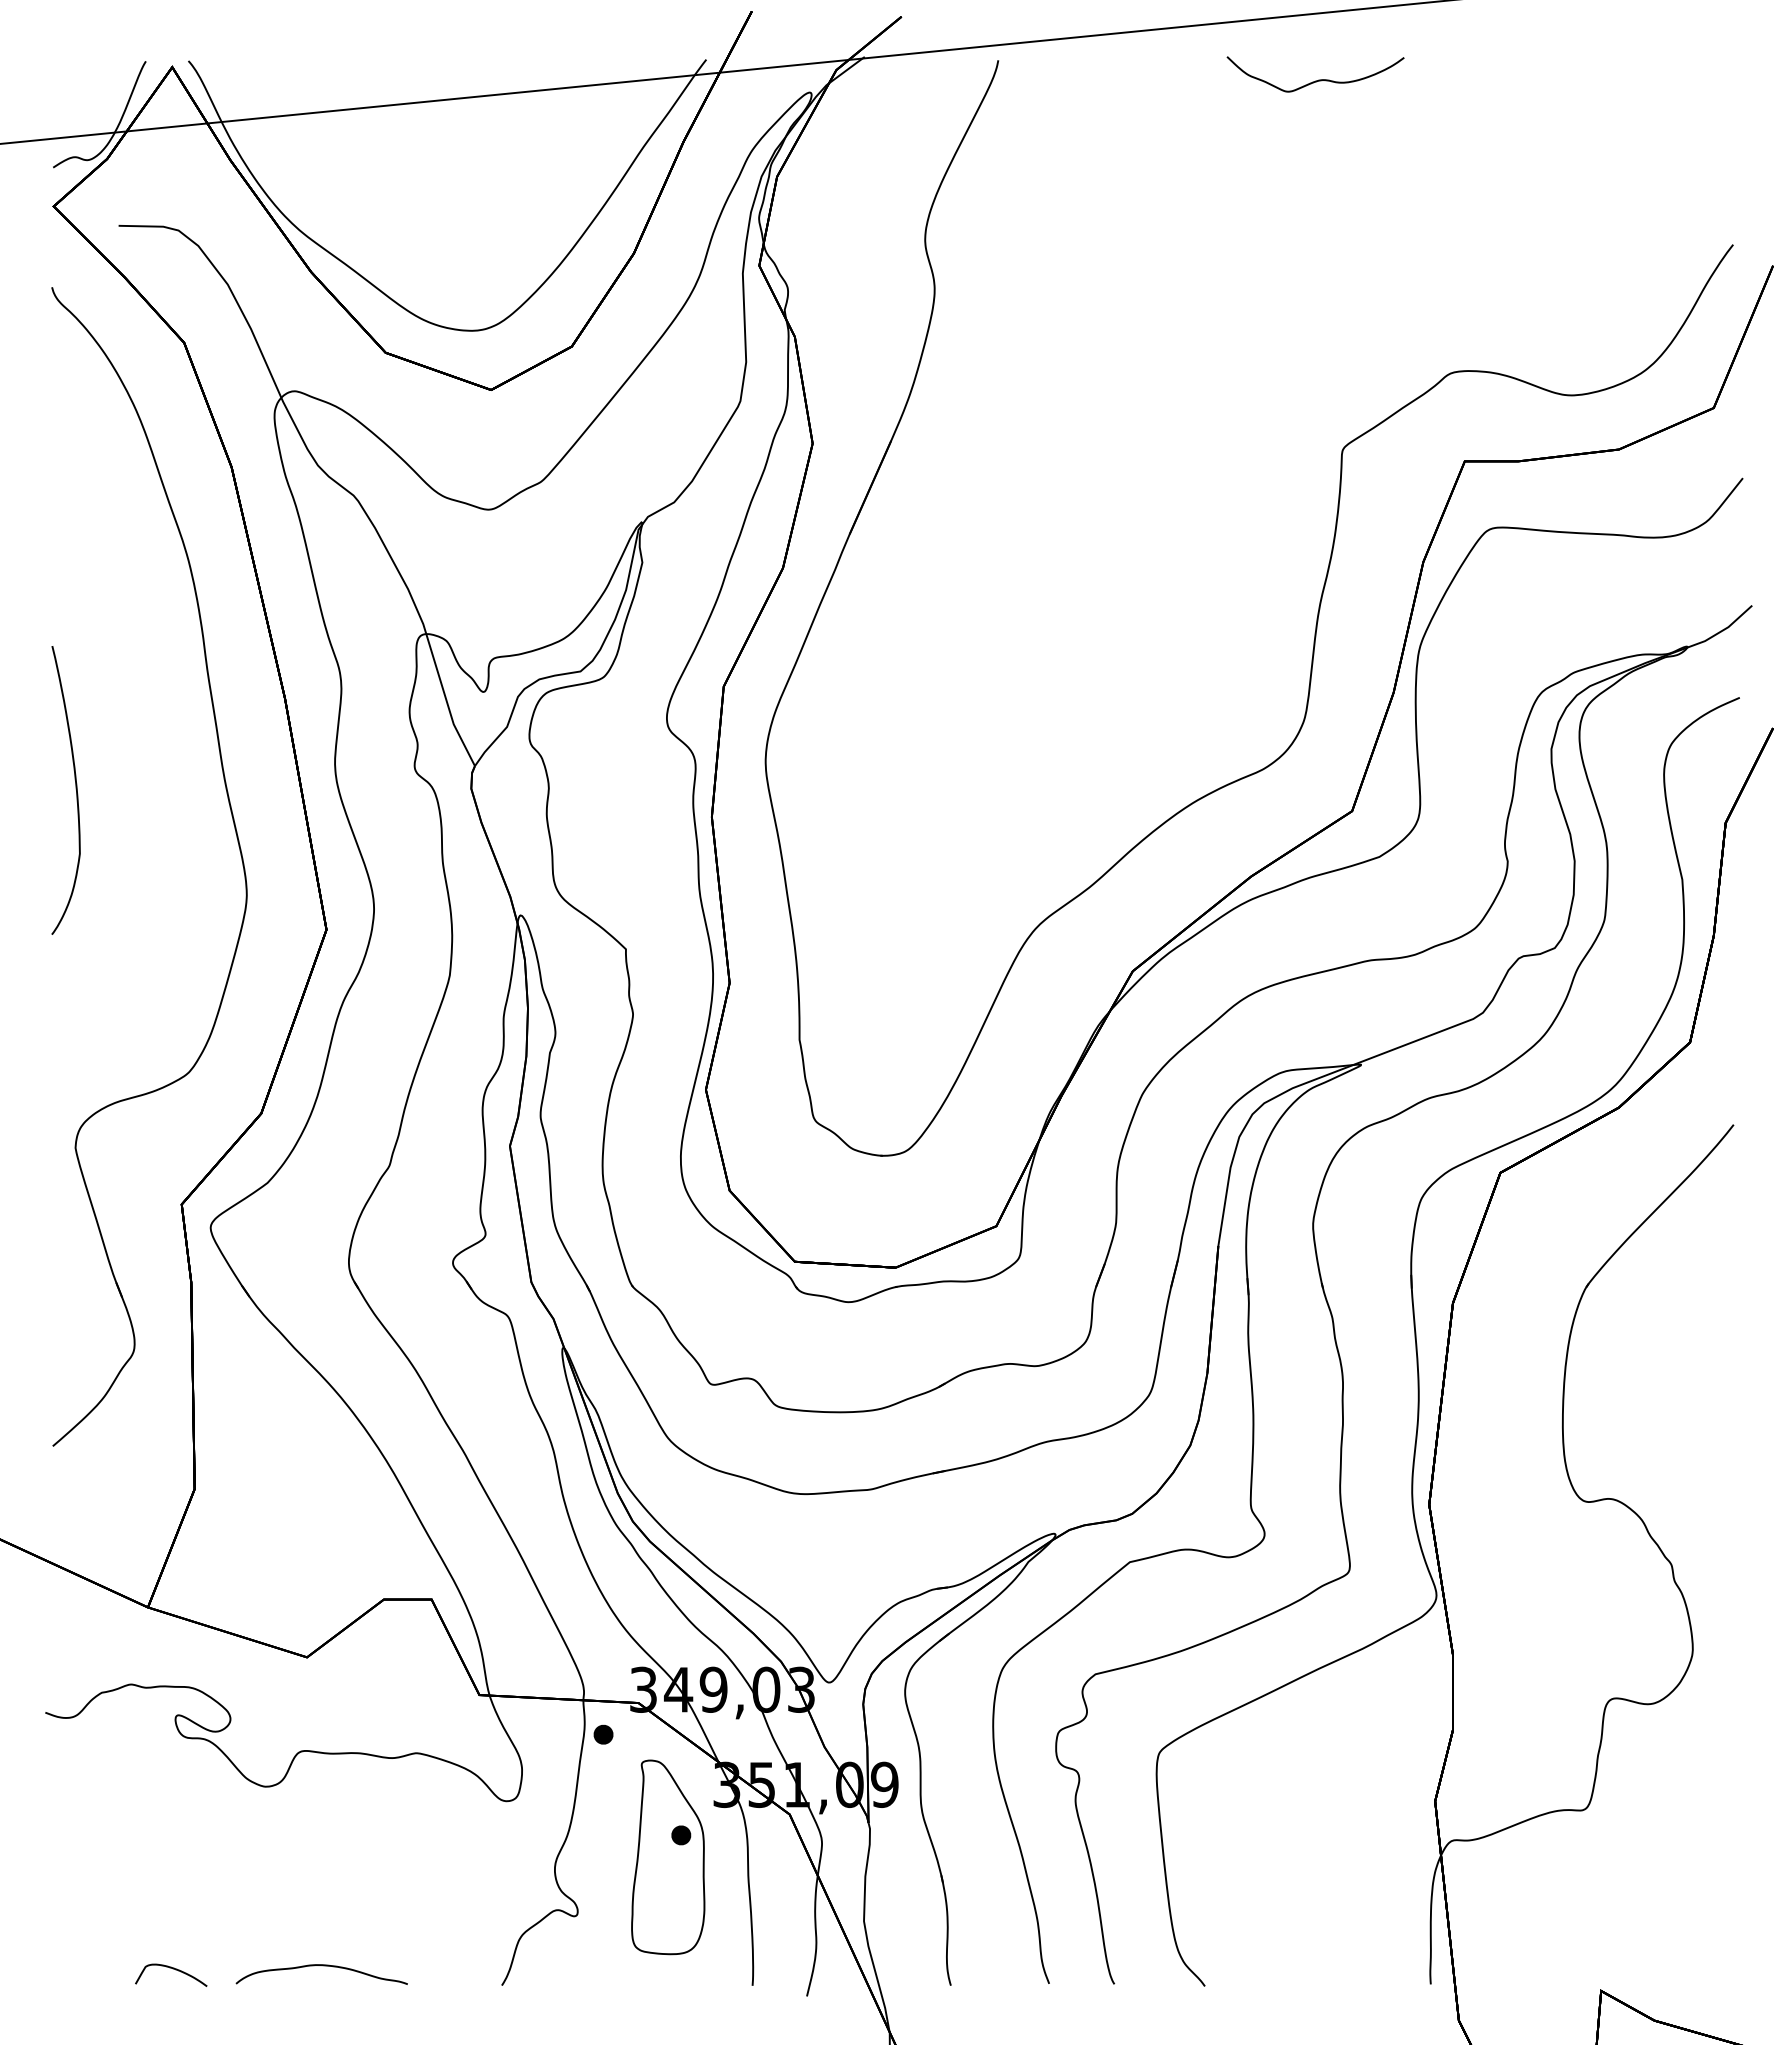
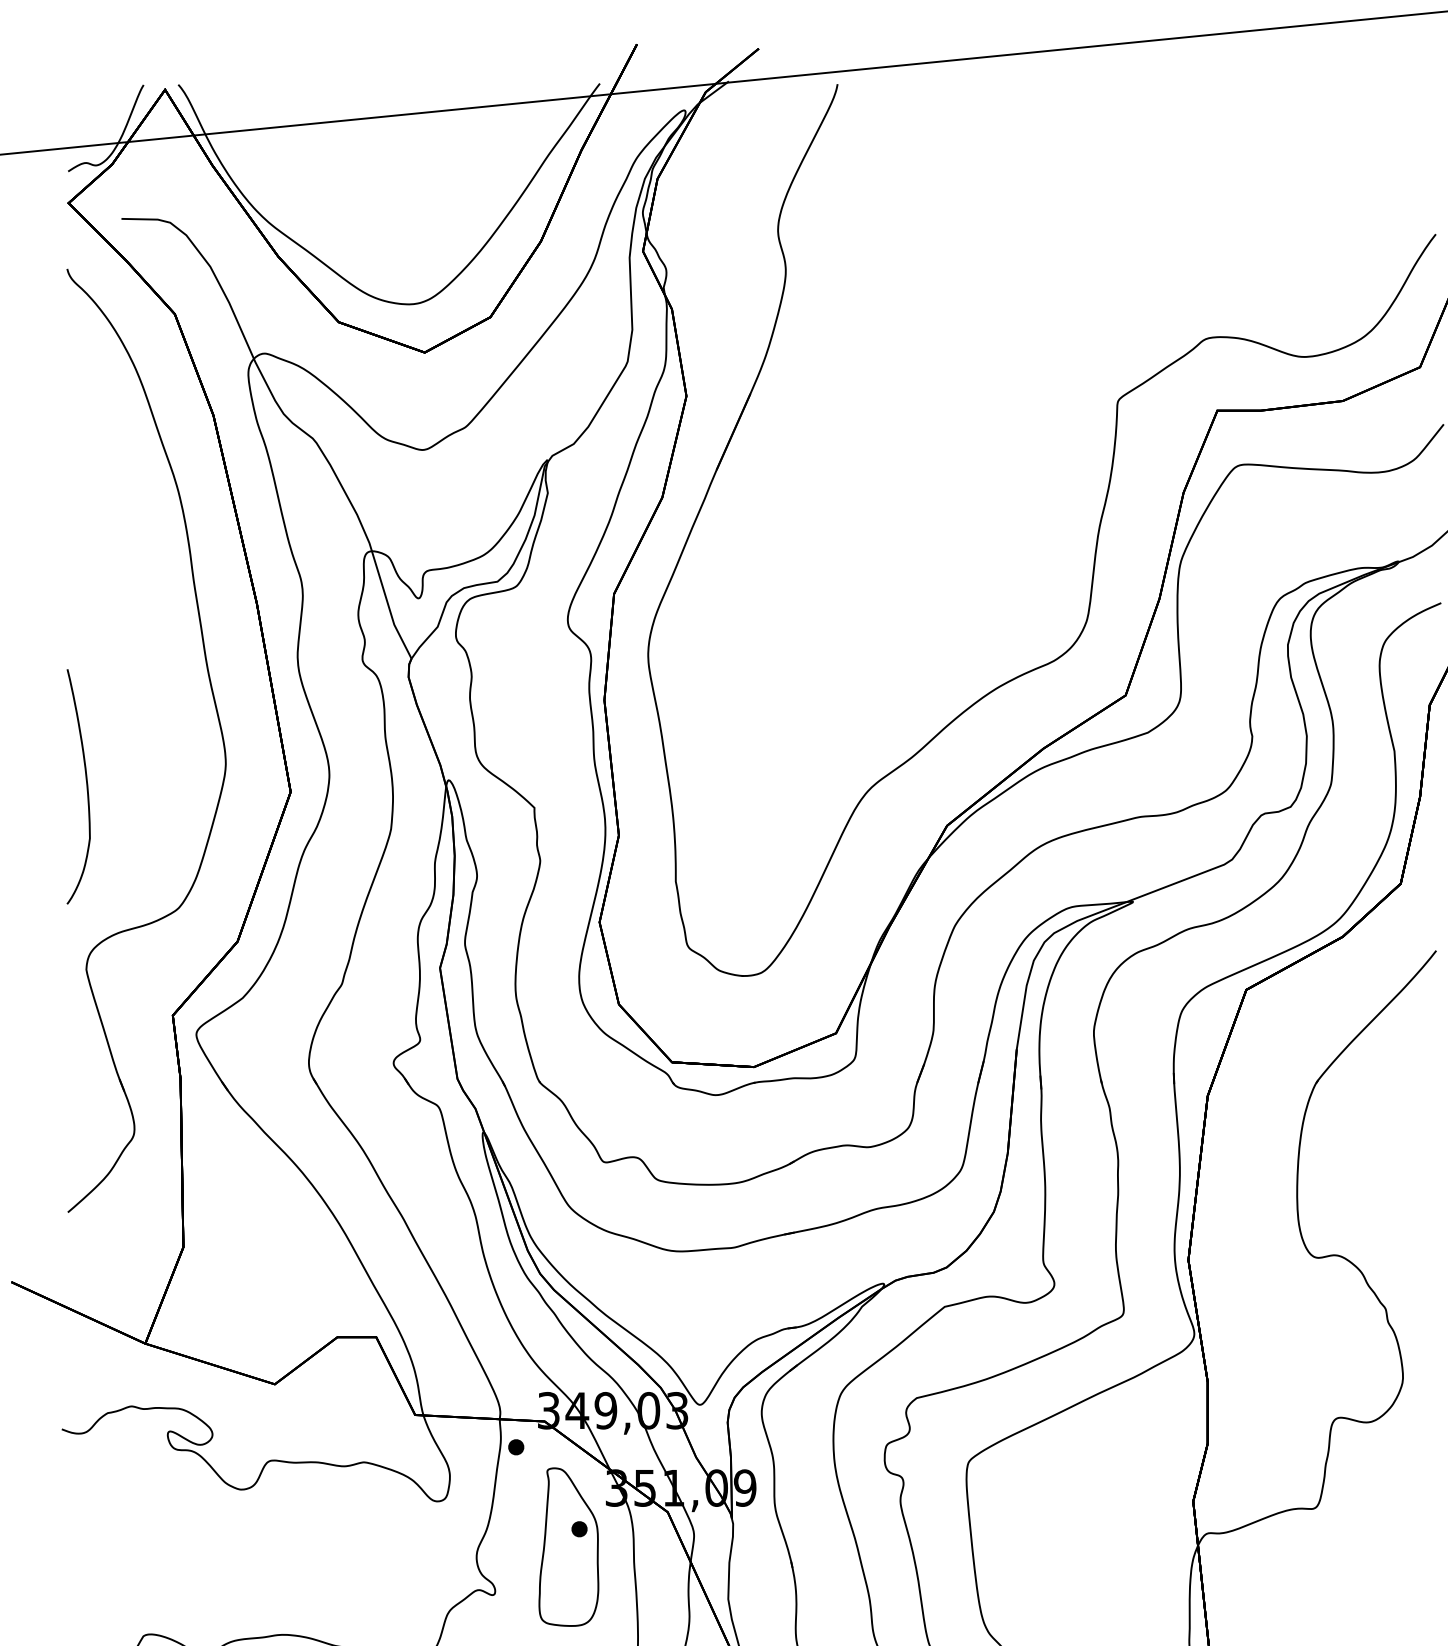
curve: (1318, 79) -> (1098, 99), removed
curve: (75, 789) -> (86, 786), moved

